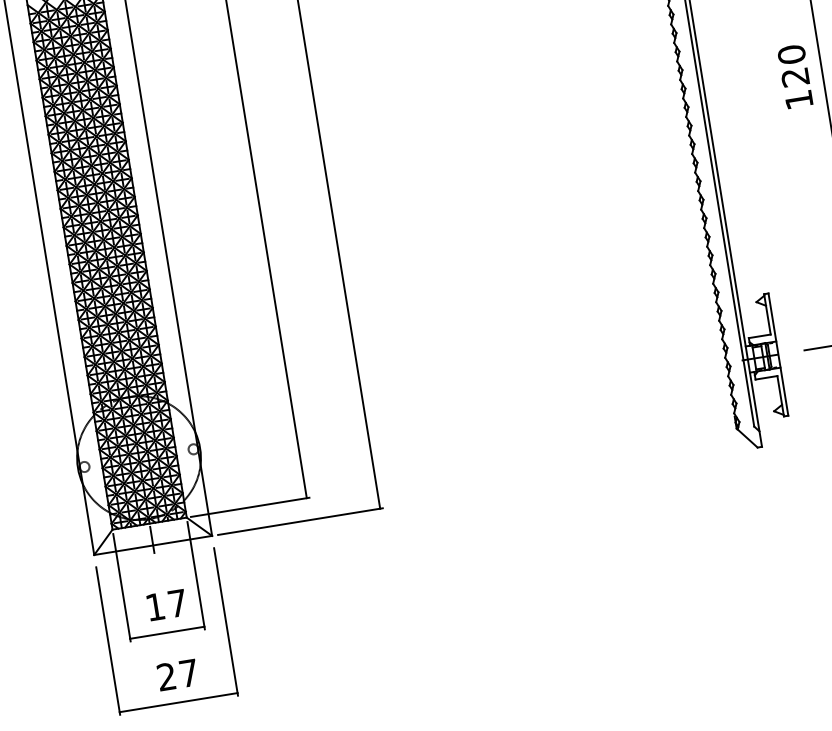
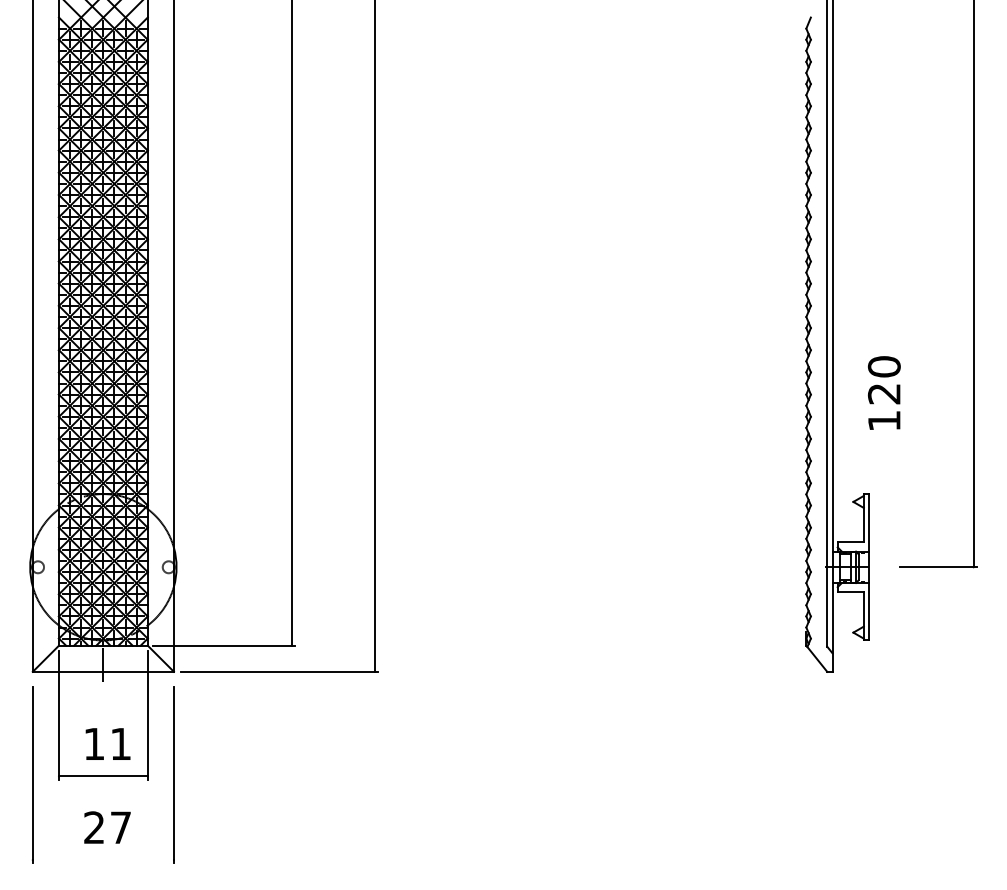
text: (795, 76) -> (884, 392), moved
text: (177, 602) -> (120, 743), 17 -> 11
line: (177, 703) -> (102, 860), removed

